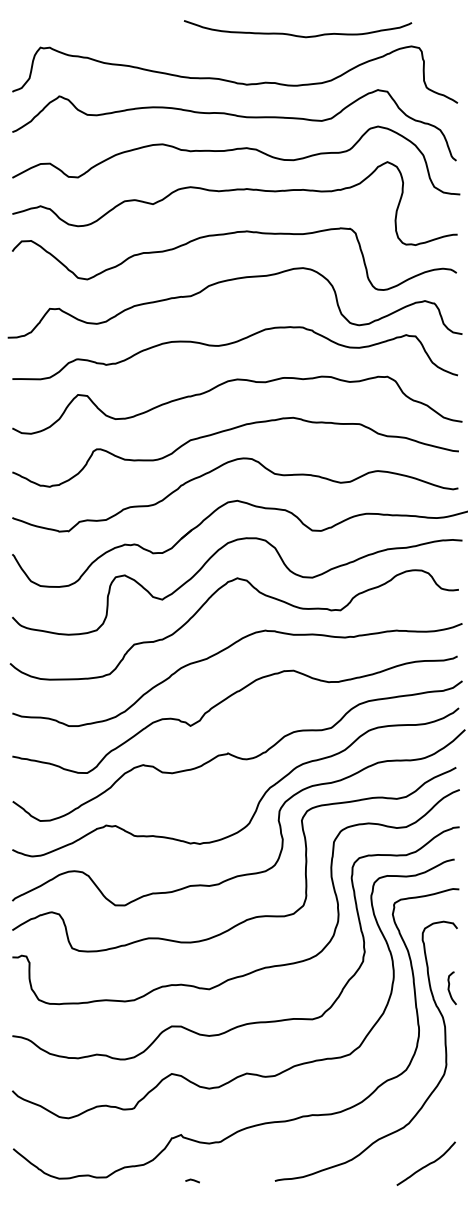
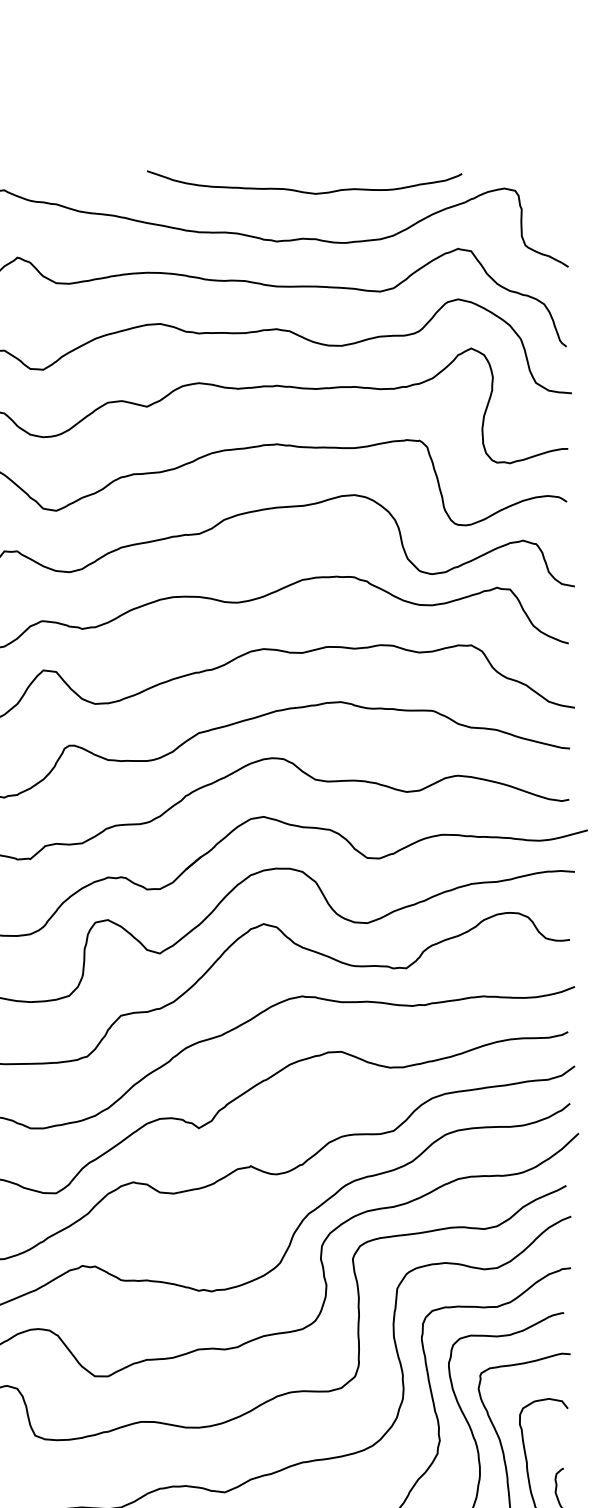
curve: (295, 34) -> (301, 190), moved

